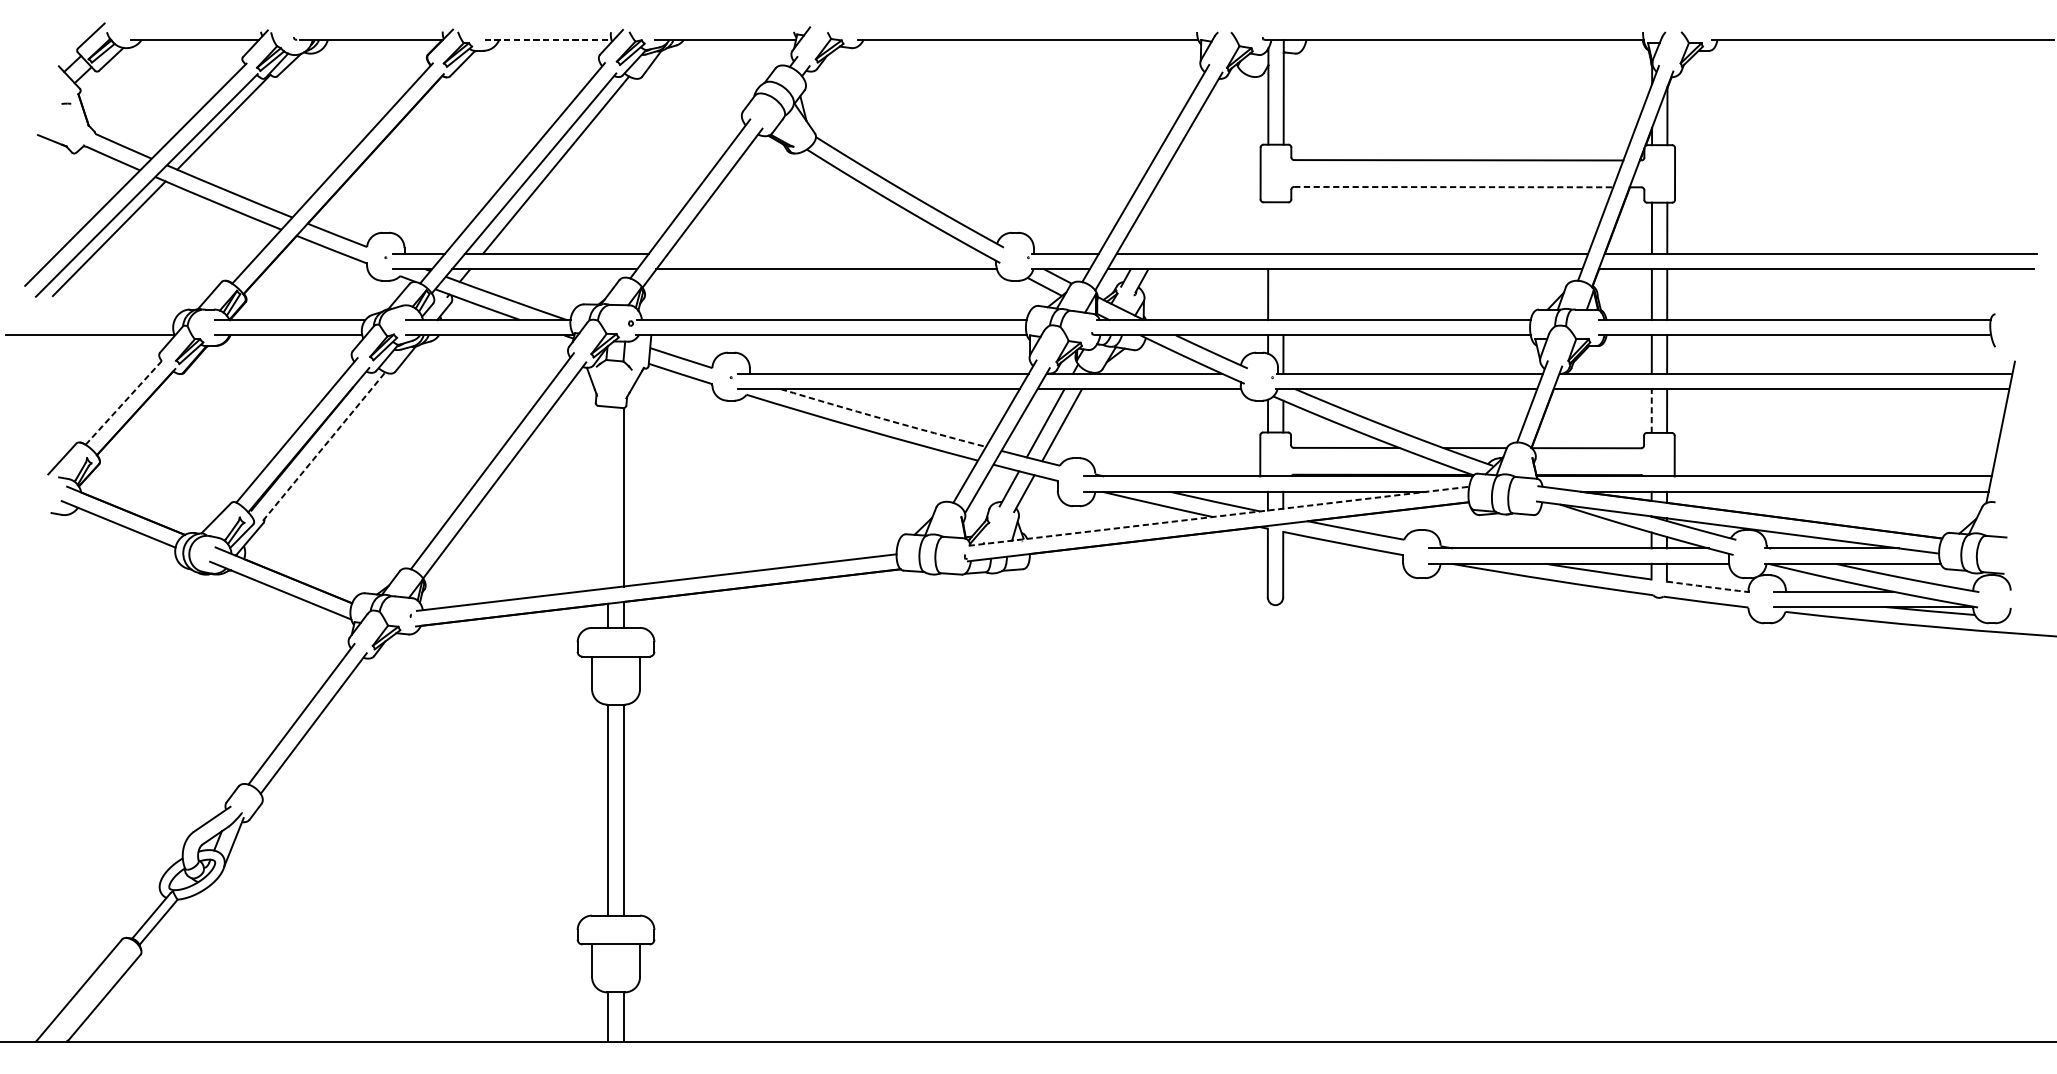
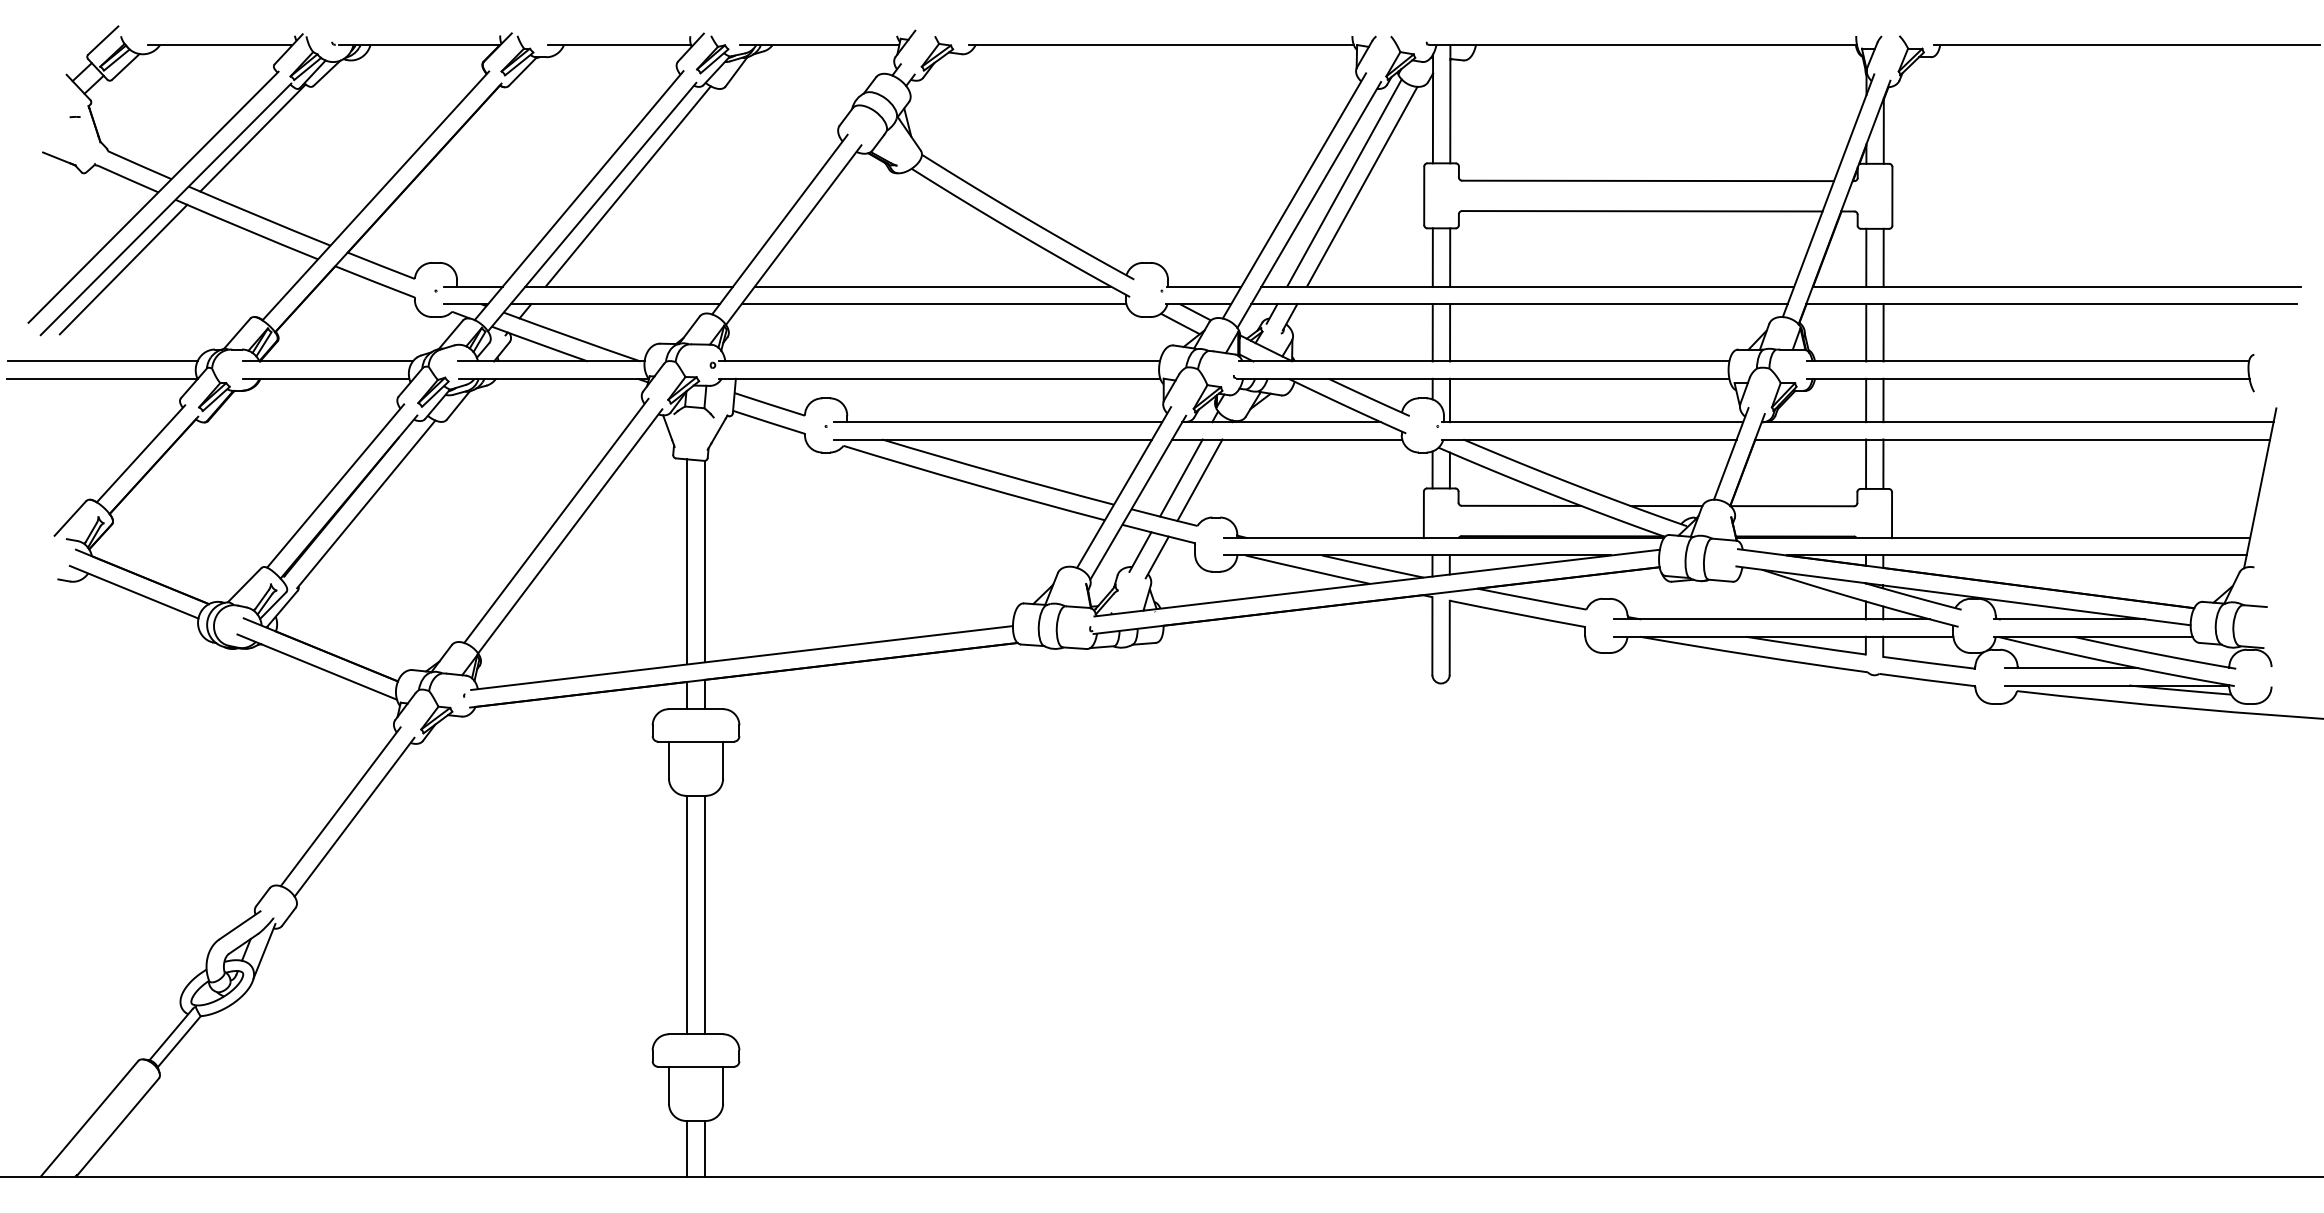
line: (548, 40) -> (619, 45), dashed -> solid
line: (1190, 161) -> (1344, 182), added
line: (1205, 165) -> (1361, 186), added
line: (1453, 187) -> (1642, 211), dashed -> solid
line: (1267, 228) -> (1432, 257), added
line: (1283, 228) -> (1450, 257), added
line: (825, 253) -> (932, 286), added
line: (1283, 294) -> (1450, 332), added
line: (90, 320) -> (102, 361), added
line: (125, 401) -> (141, 453), dashed -> solid
line: (1652, 411) -> (1866, 464), dashed -> solid
arc: (882, 419) -> (997, 473), dashed -> solid
line: (324, 446) -> (366, 504), dashed -> solid
line: (608, 497) -> (687, 561), added
line: (1219, 516) -> (1377, 583), dashed -> solid
arc: (1707, 586) -> (1929, 662), dashed -> solid

